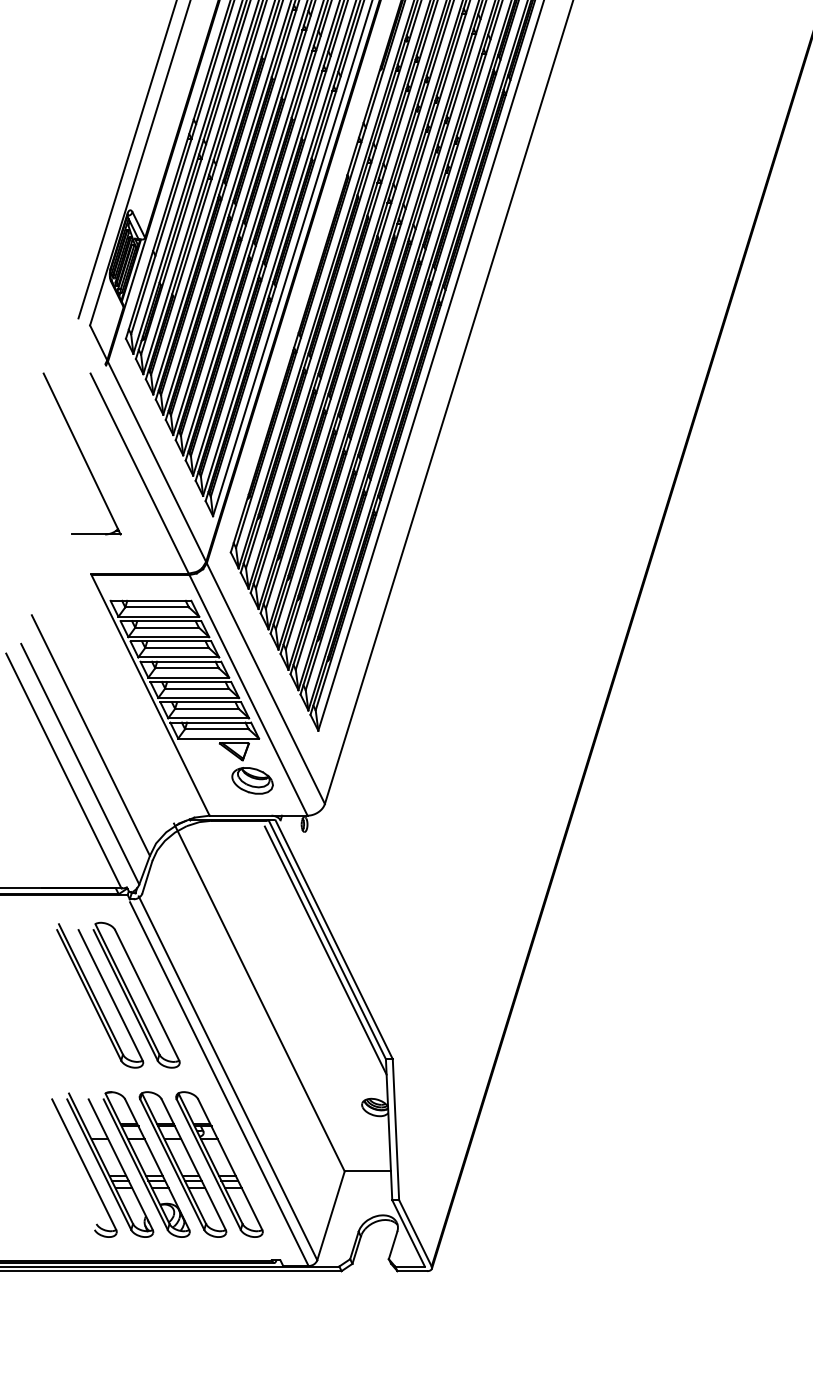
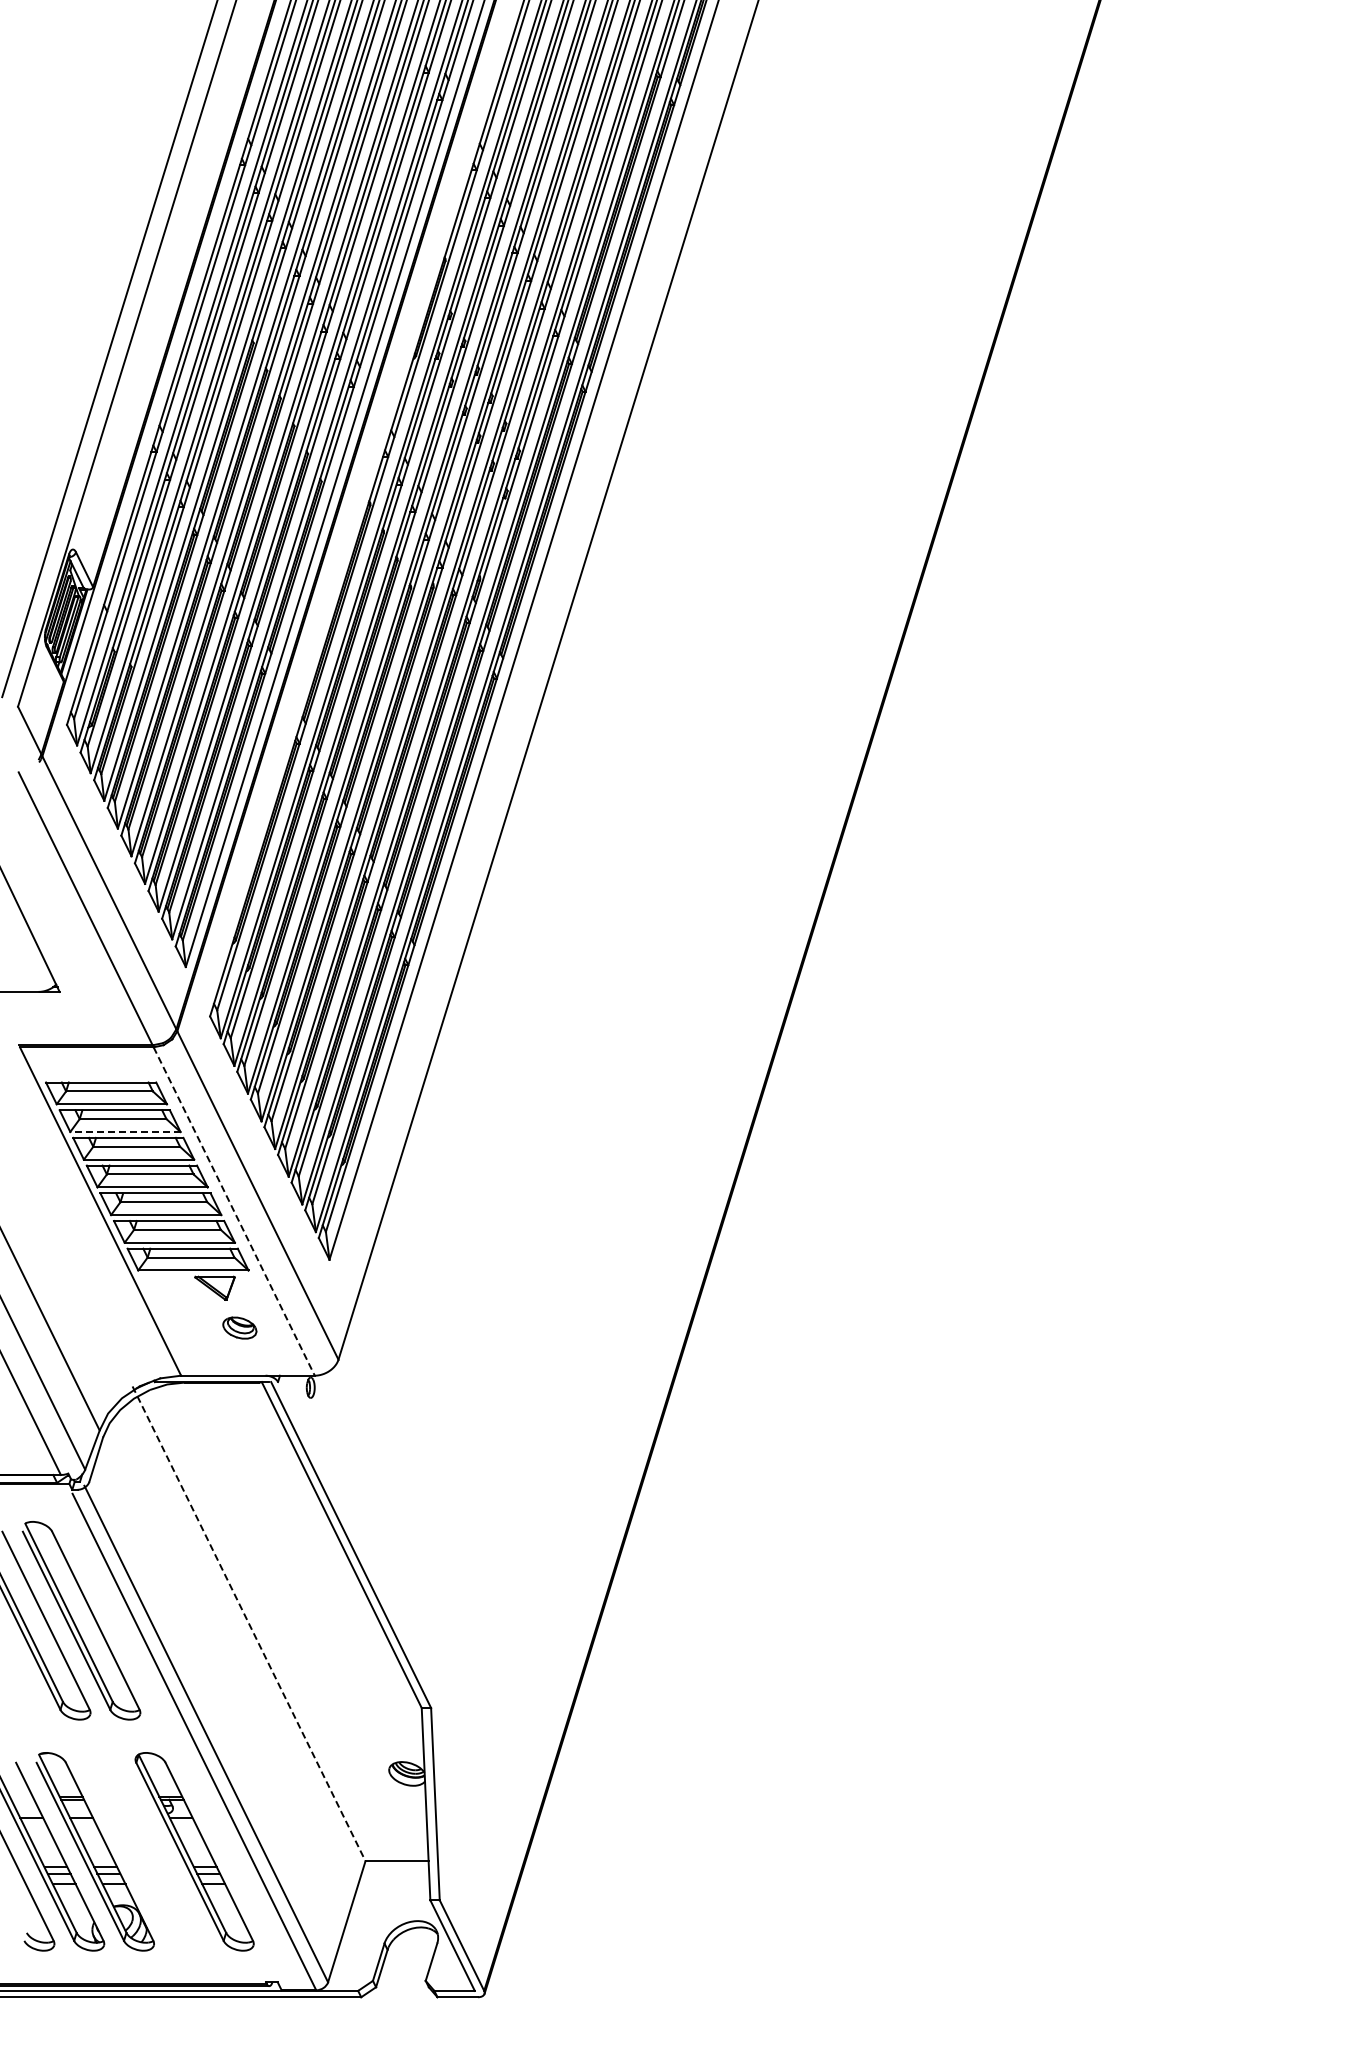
line: (168, 636) -> (124, 1131), solid -> dashed
line: (248, 695) -> (234, 1211), solid -> dashed
part: (252, 780) -> (239, 1327), size x0.6
line: (325, 950) -> (339, 1559), removed
line: (259, 998) -> (249, 1624), solid -> dashed
part: (182, 1164) -> (144, 1851), removed

